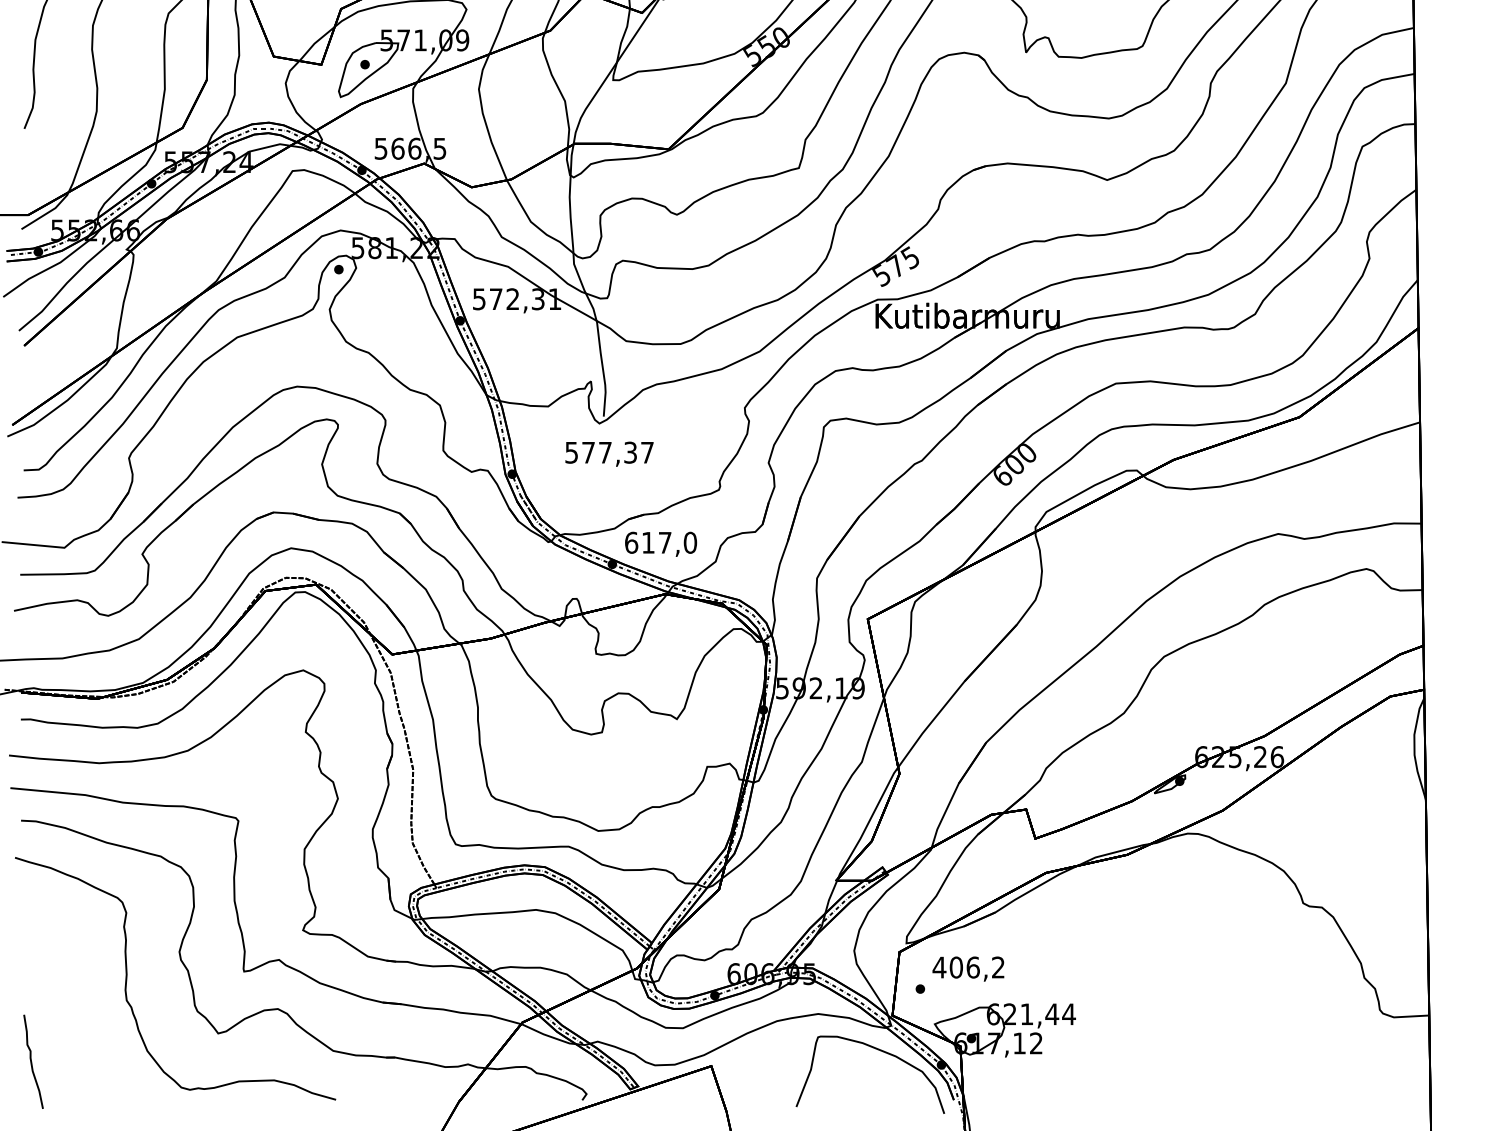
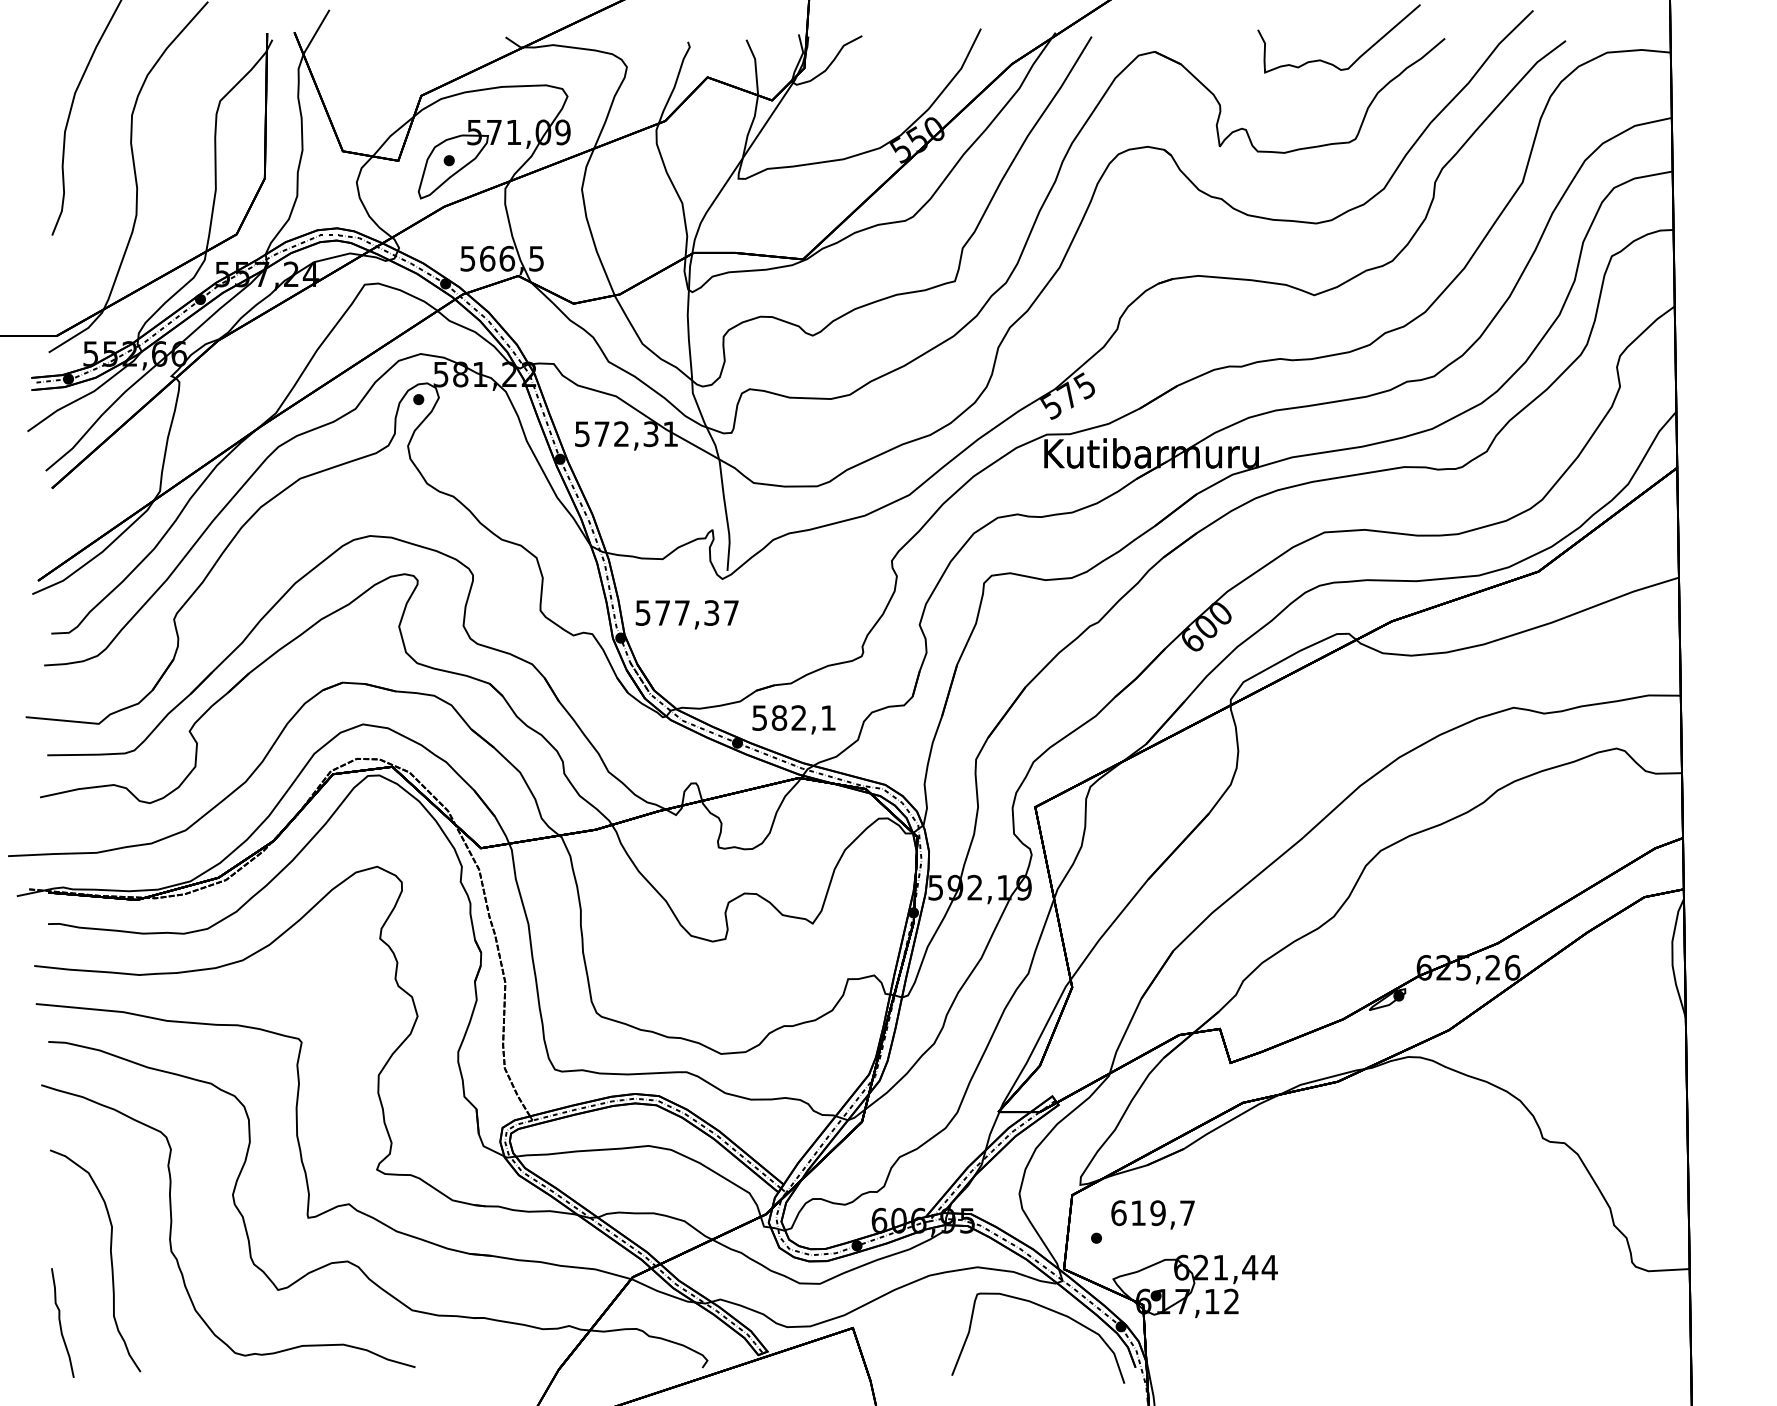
text: (608, 453) -> (686, 614), moved
text: (661, 542) -> (794, 717), 617,0 -> 582,1
text: (968, 967) -> (1152, 1213), 406,2 -> 619,7
curve: (74, 1008) -> (110, 1260), added

